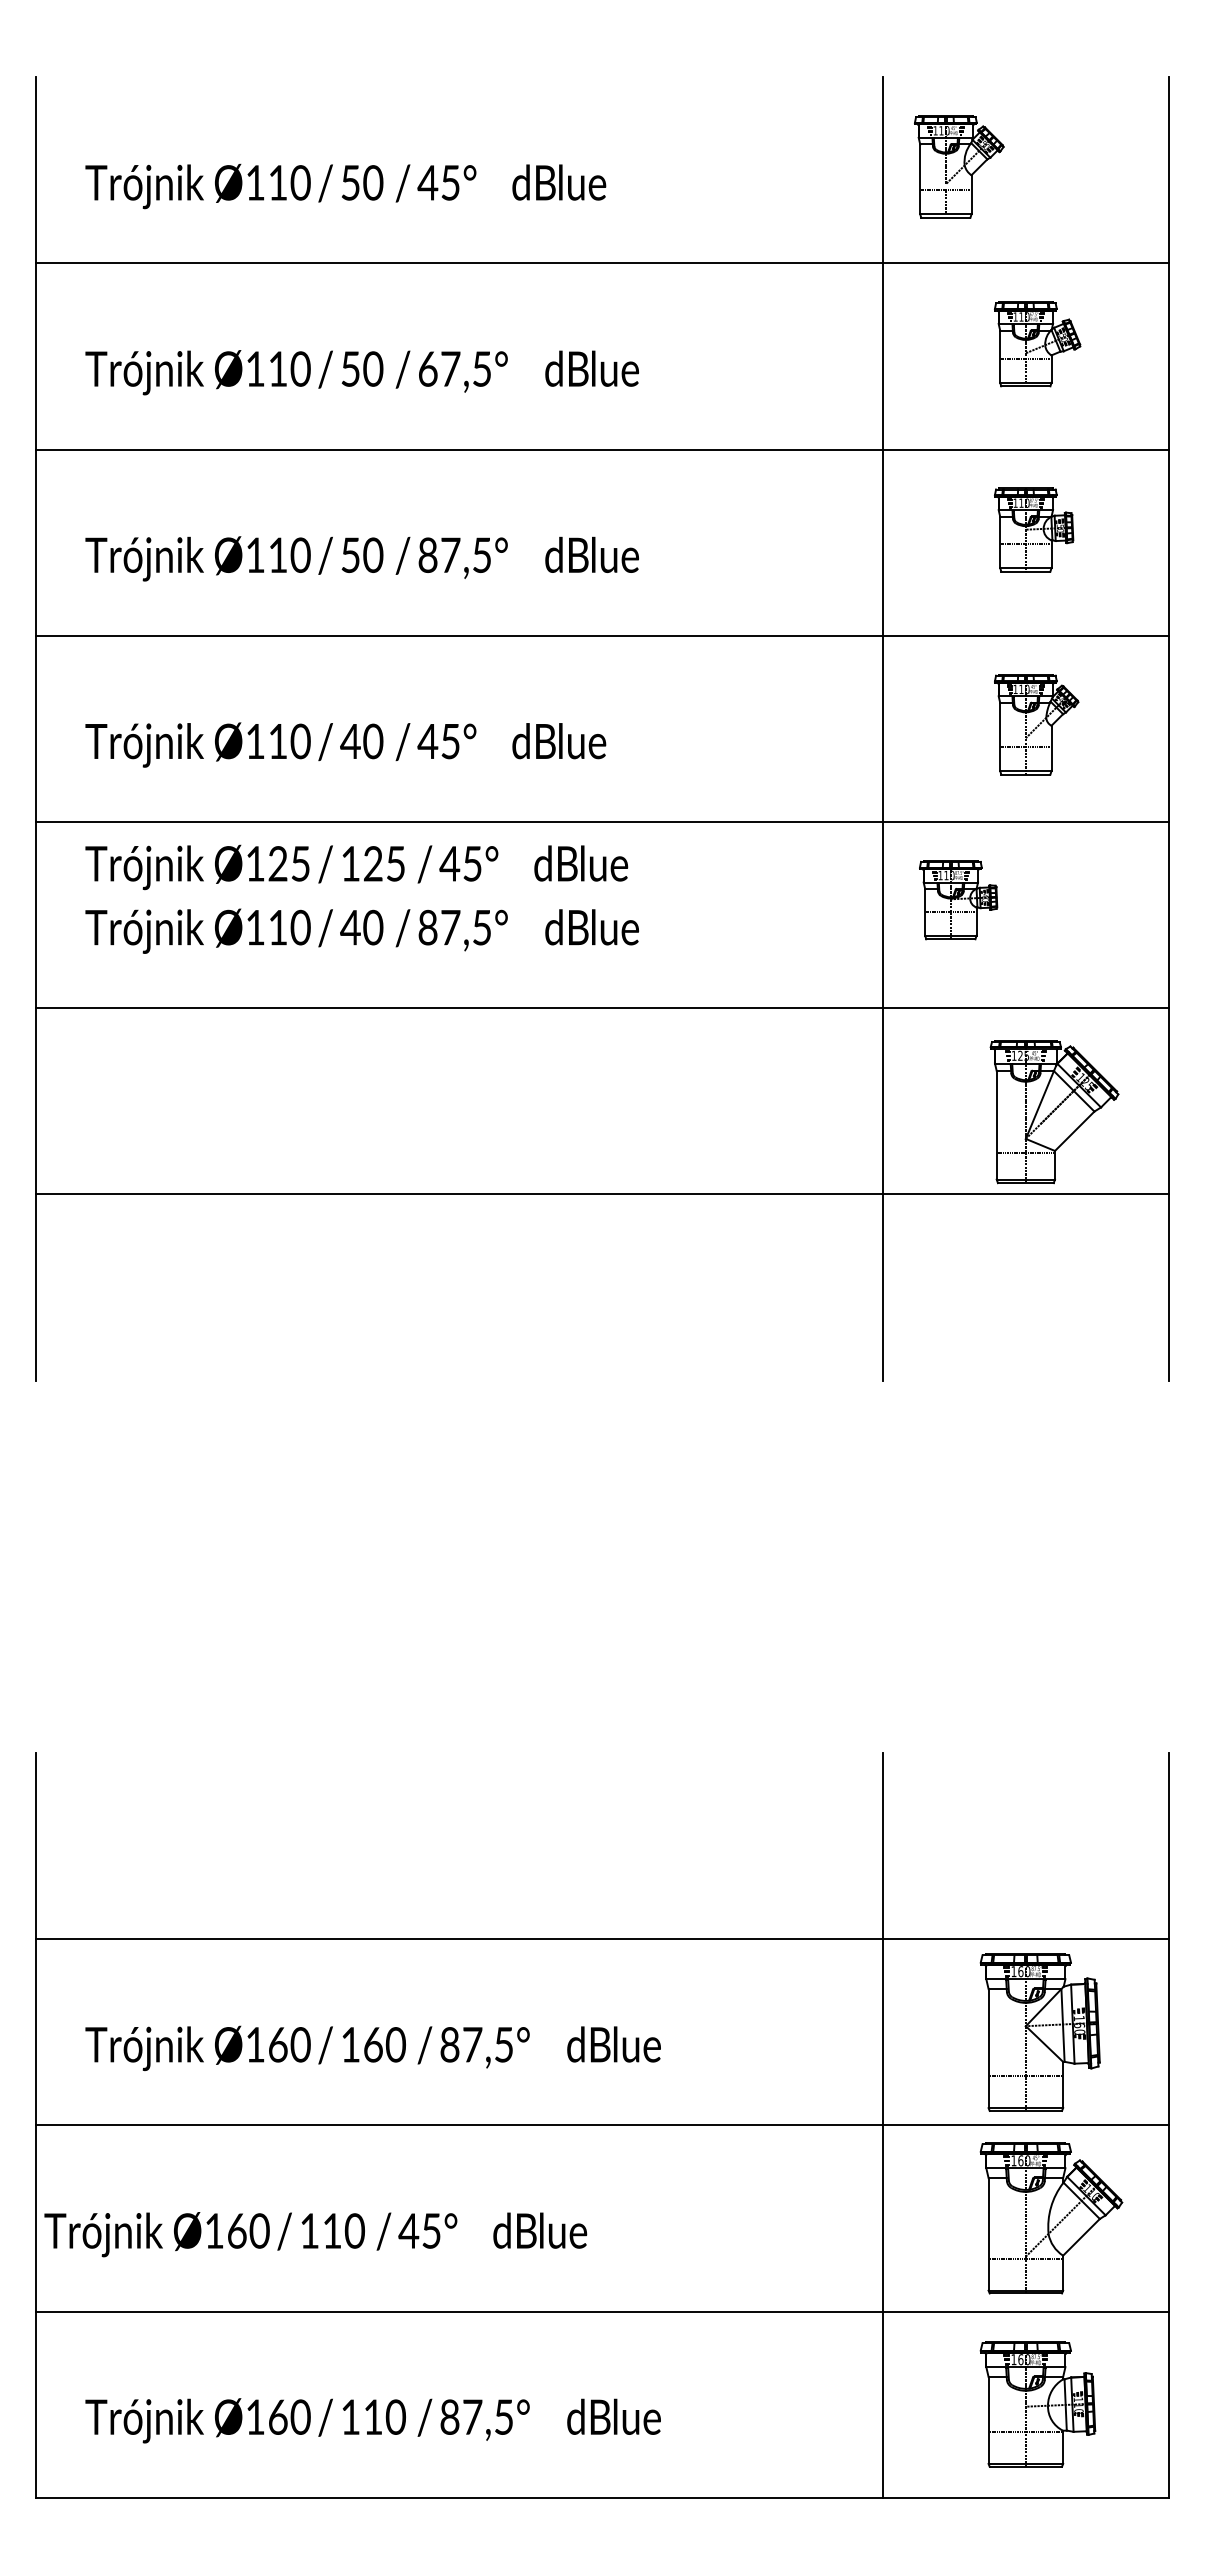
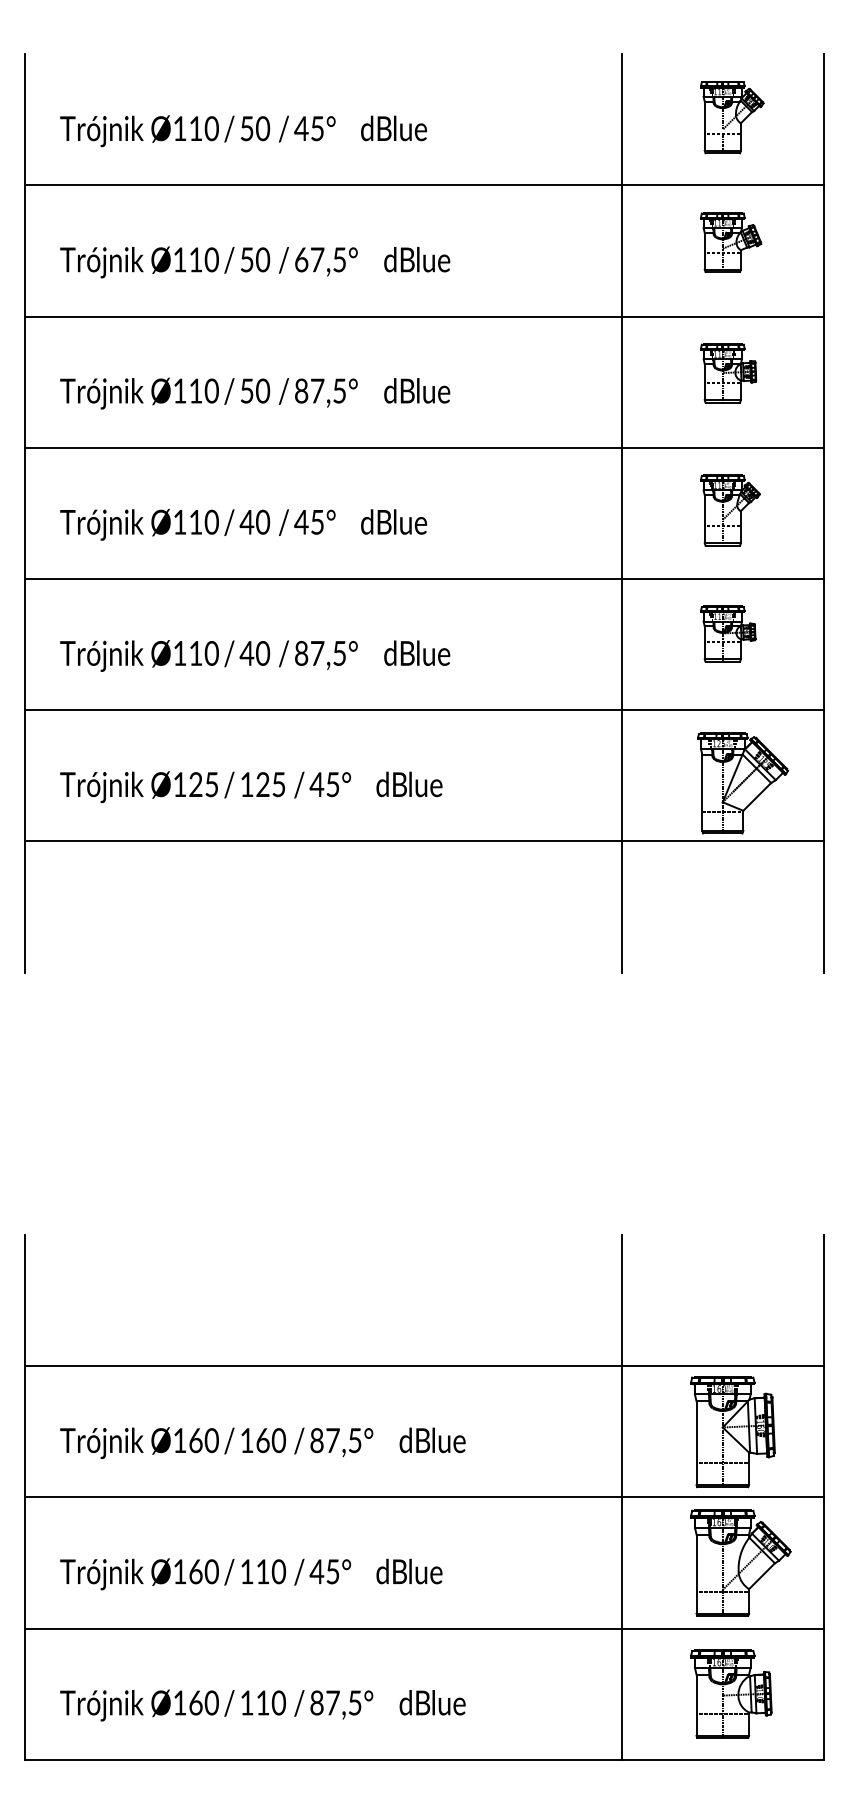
part: (959, 166) -> (732, 117), moved
text: (356, 867) -> (251, 787), moved
part: (958, 900) -> (728, 634), moved
text: (315, 2234) -> (251, 1574), moved

